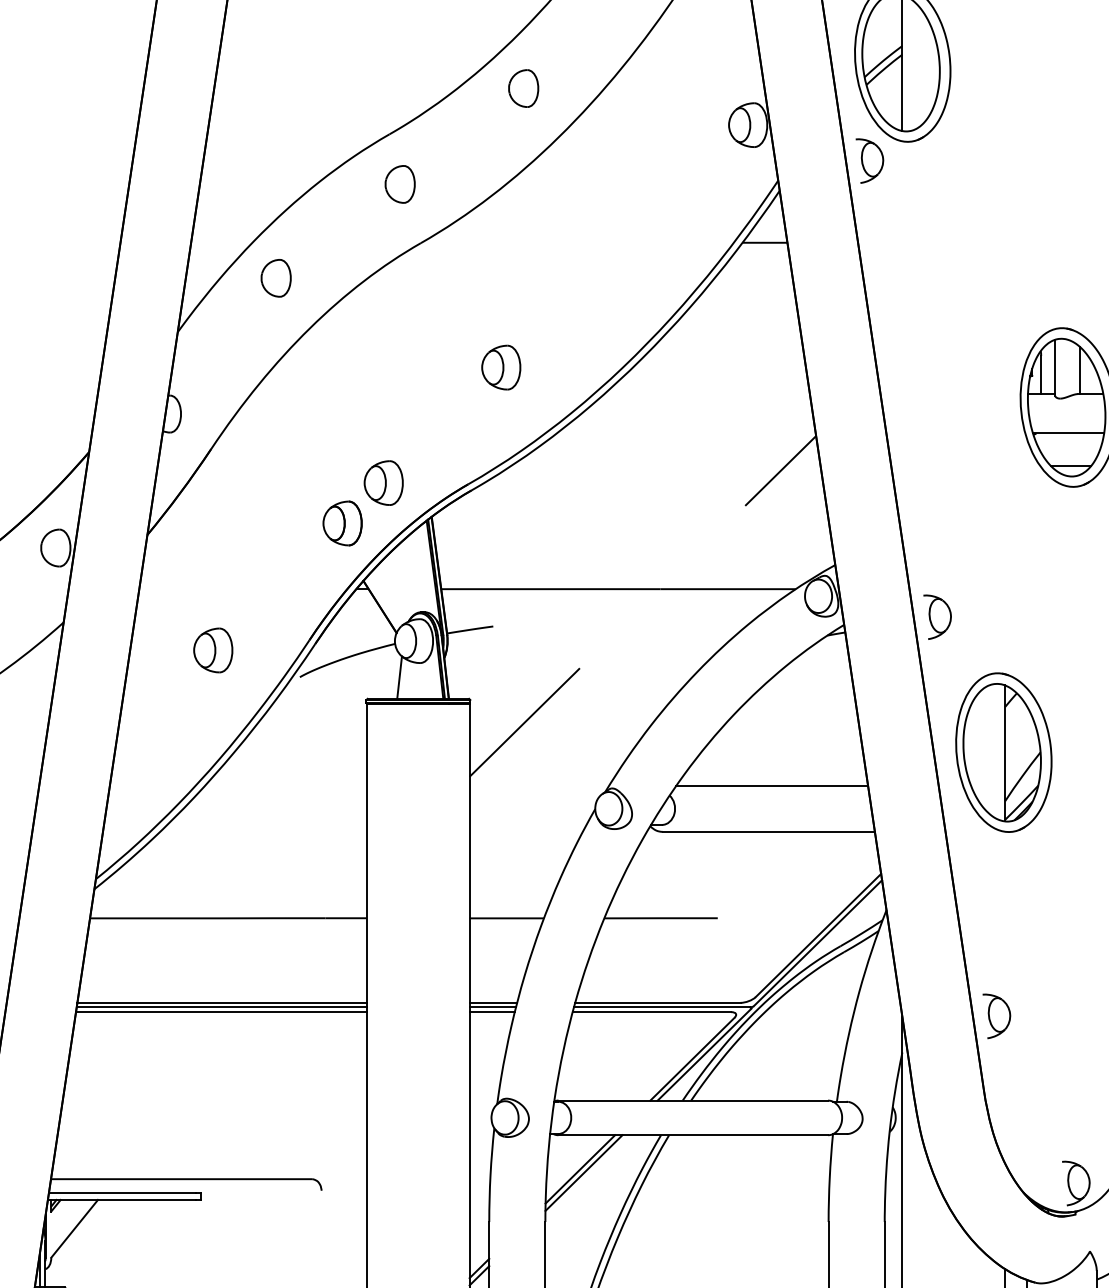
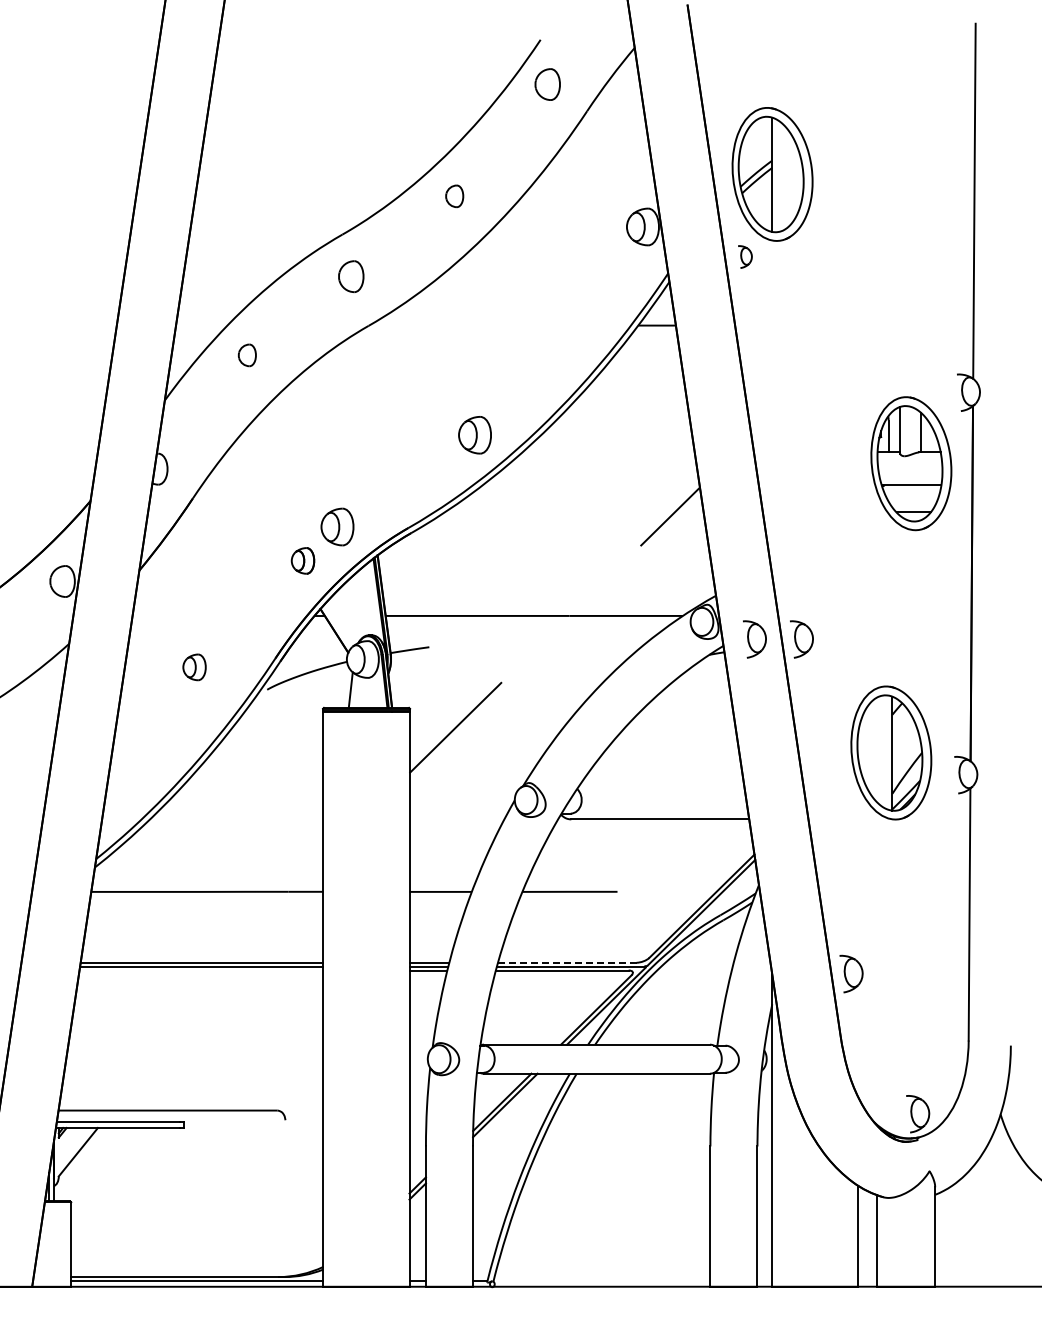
part: (523, 88) -> (454, 196), size x0.7
part: (870, 160) -> (745, 256), size x0.6
part: (276, 278) -> (247, 355), size x0.7
part: (500, 367) -> (474, 435), moved
part: (341, 523) -> (302, 560), size x0.7
part: (881, 617) -> (754, 639), added
part: (213, 650) -> (194, 667), size x0.7
part: (1004, 752) -> (891, 752), moved
line: (771, 785) -> (662, 780), removed
line: (656, 1002) -> (566, 962), solid -> dashed
line: (221, 1012) -> (201, 970), removed

